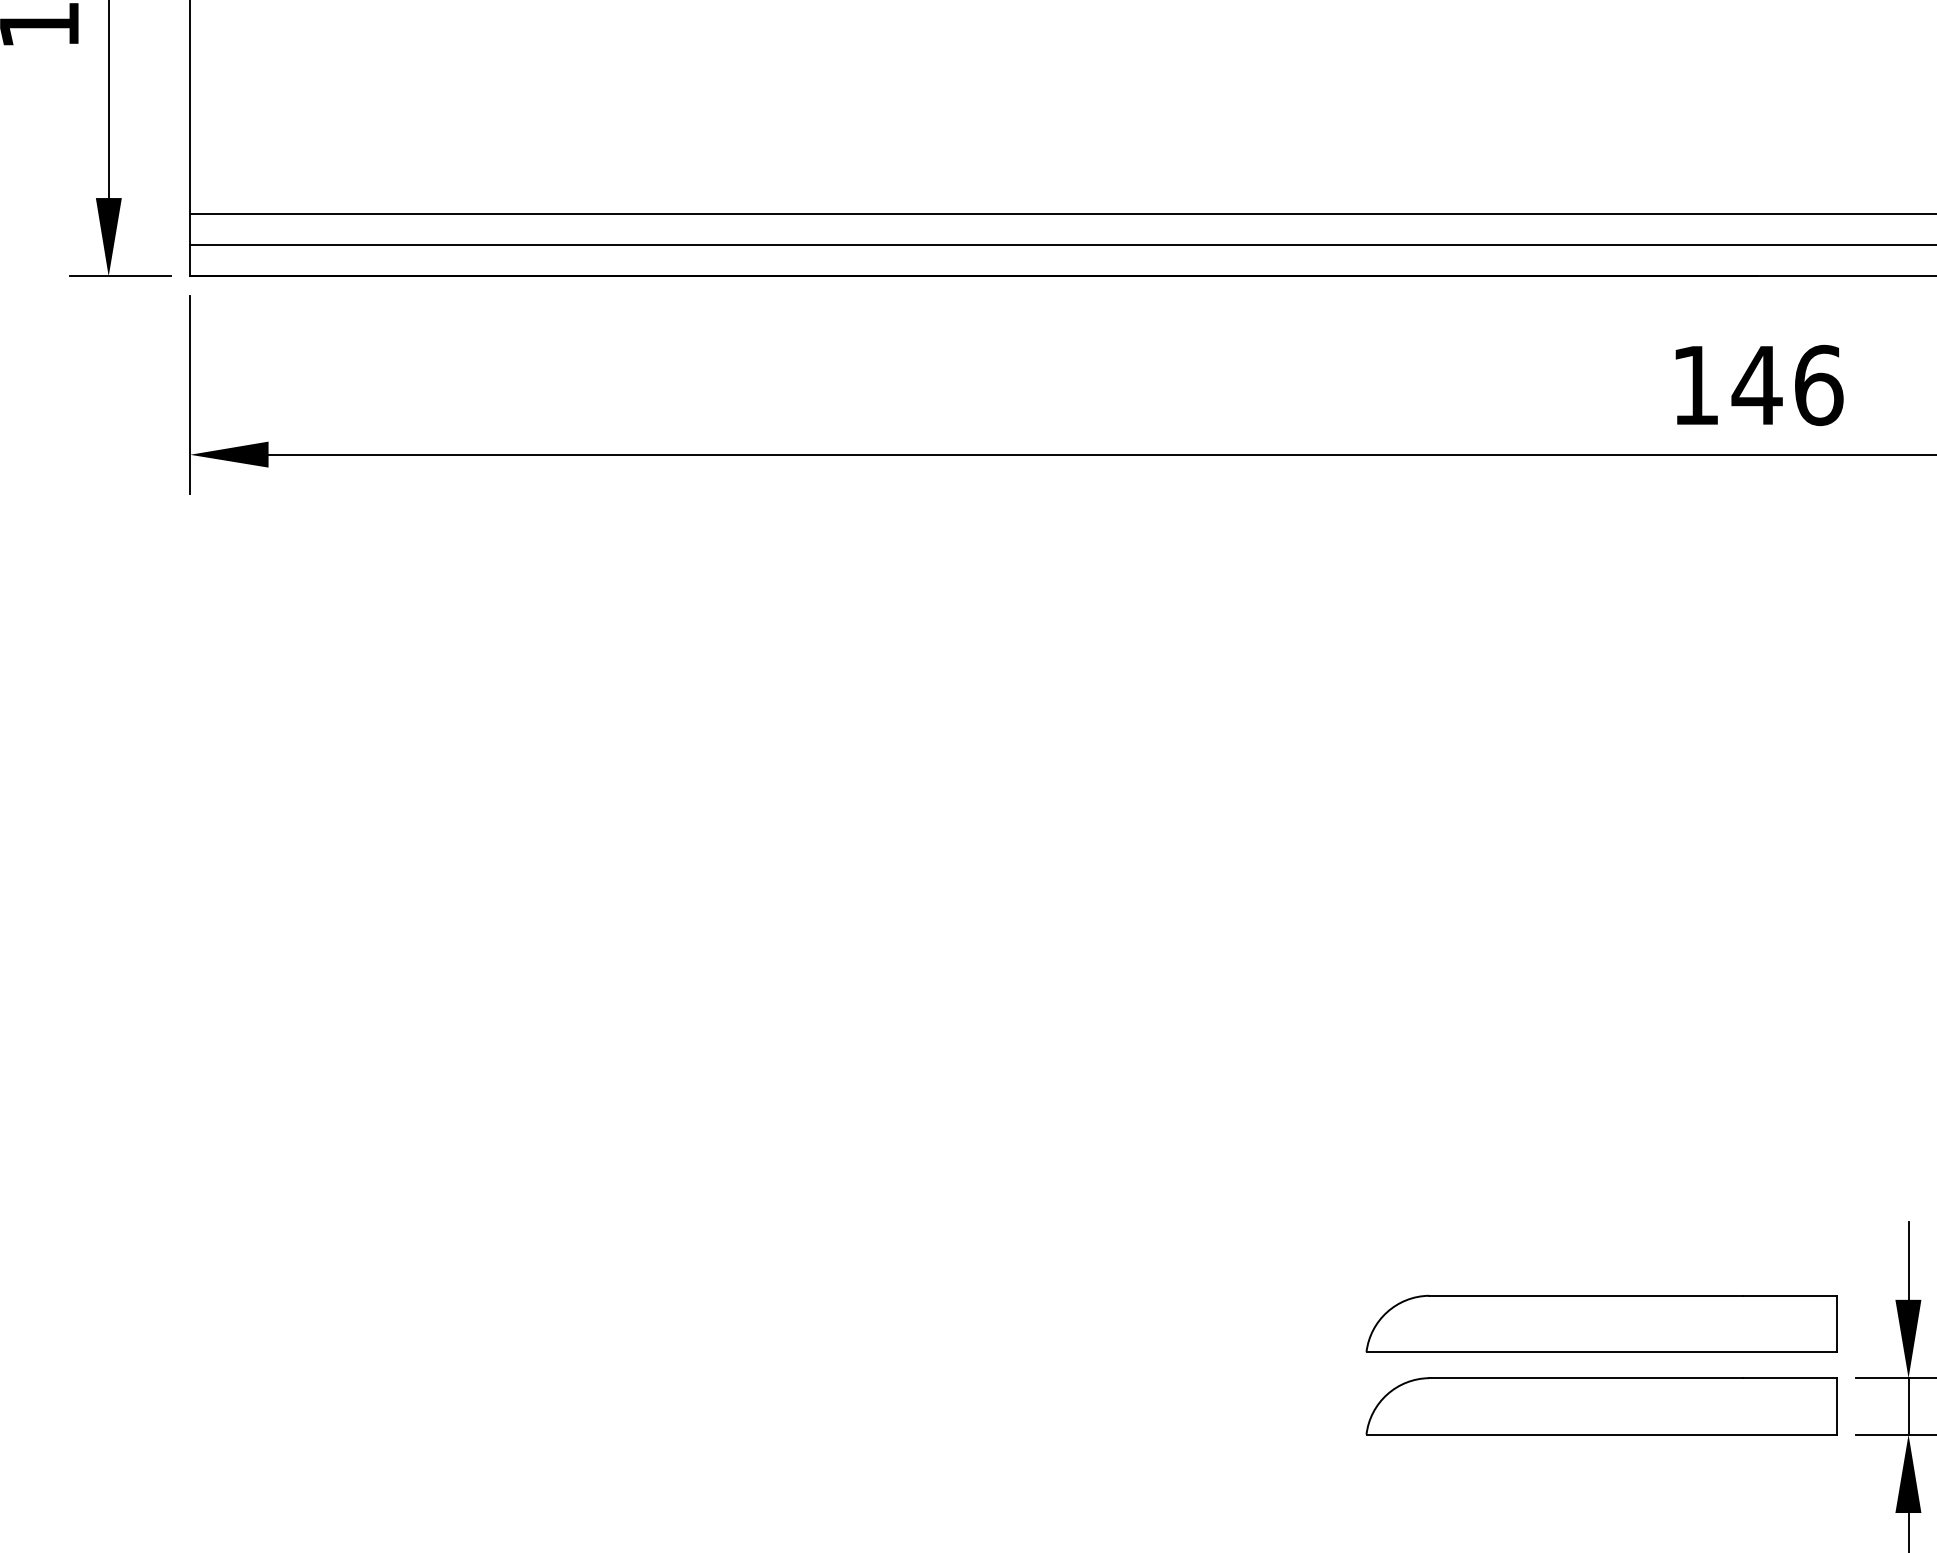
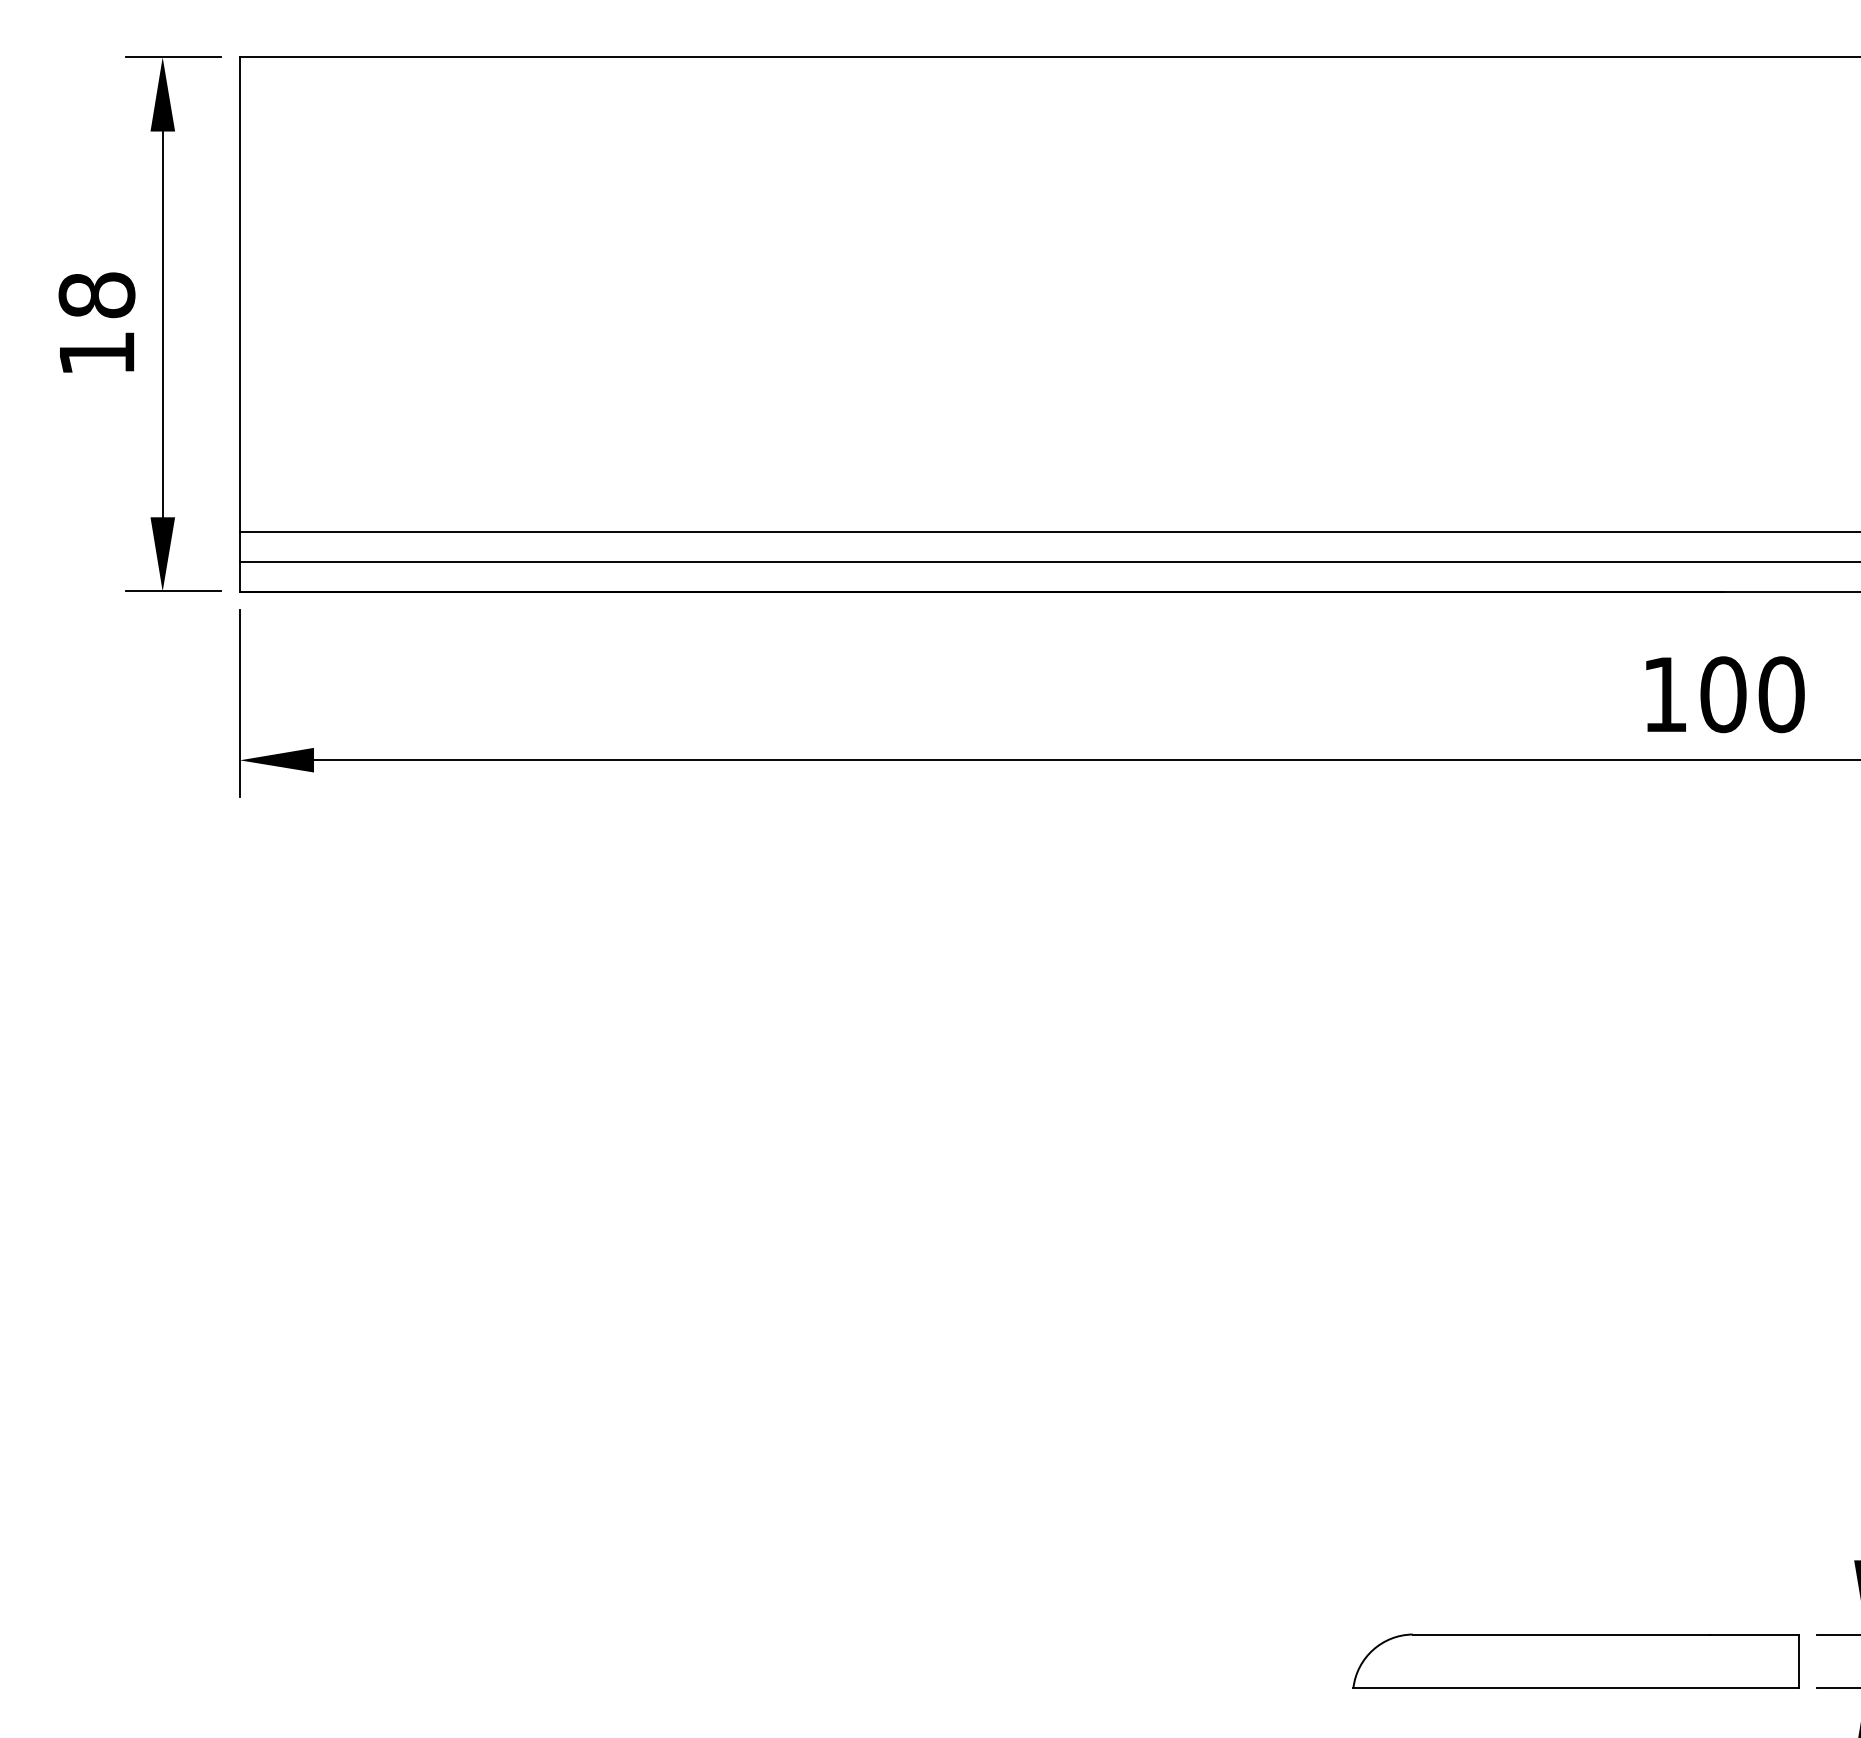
text: (1788, 385) -> (1752, 694), 146 -> 100
part: (1601, 1323) -> (1575, 1582), removed

